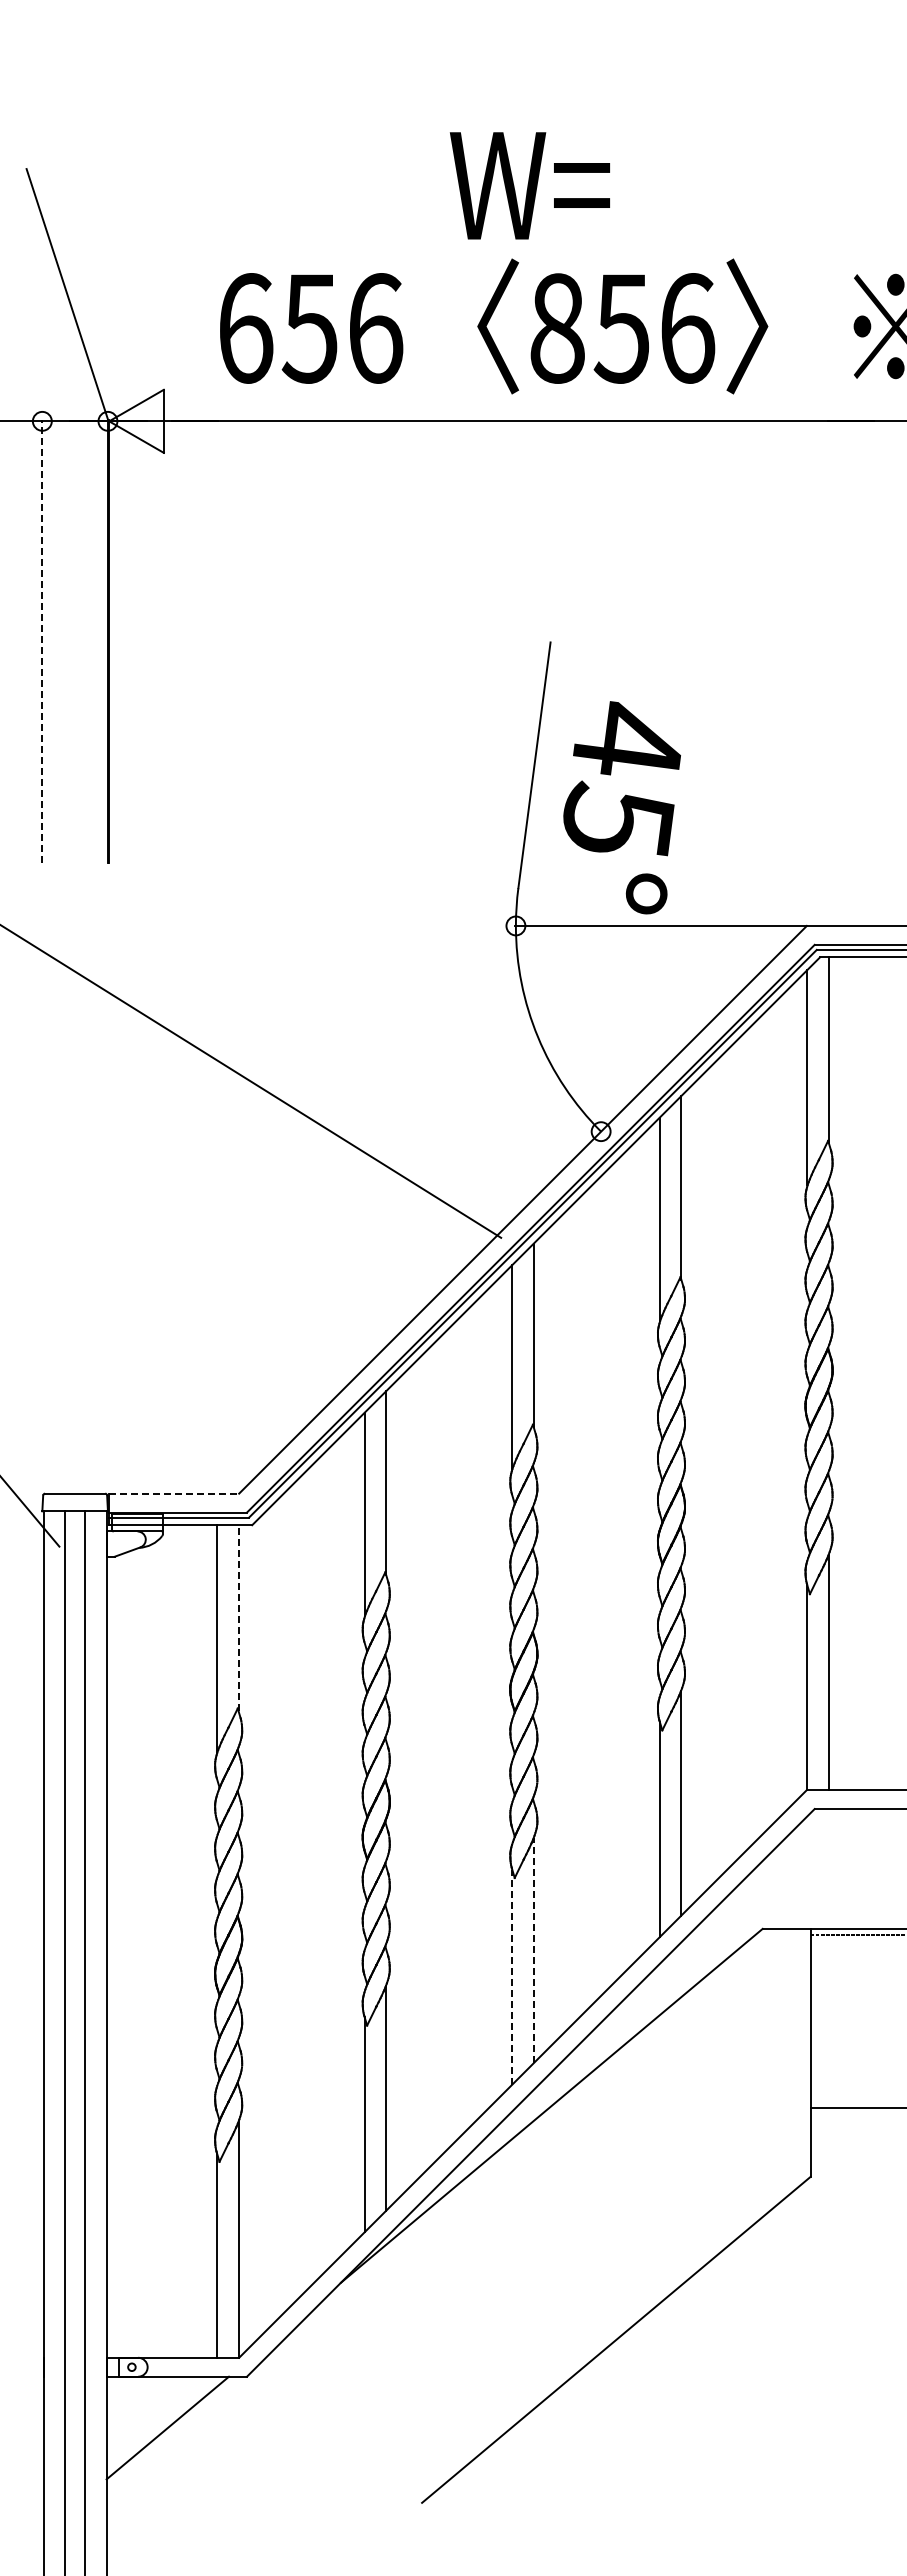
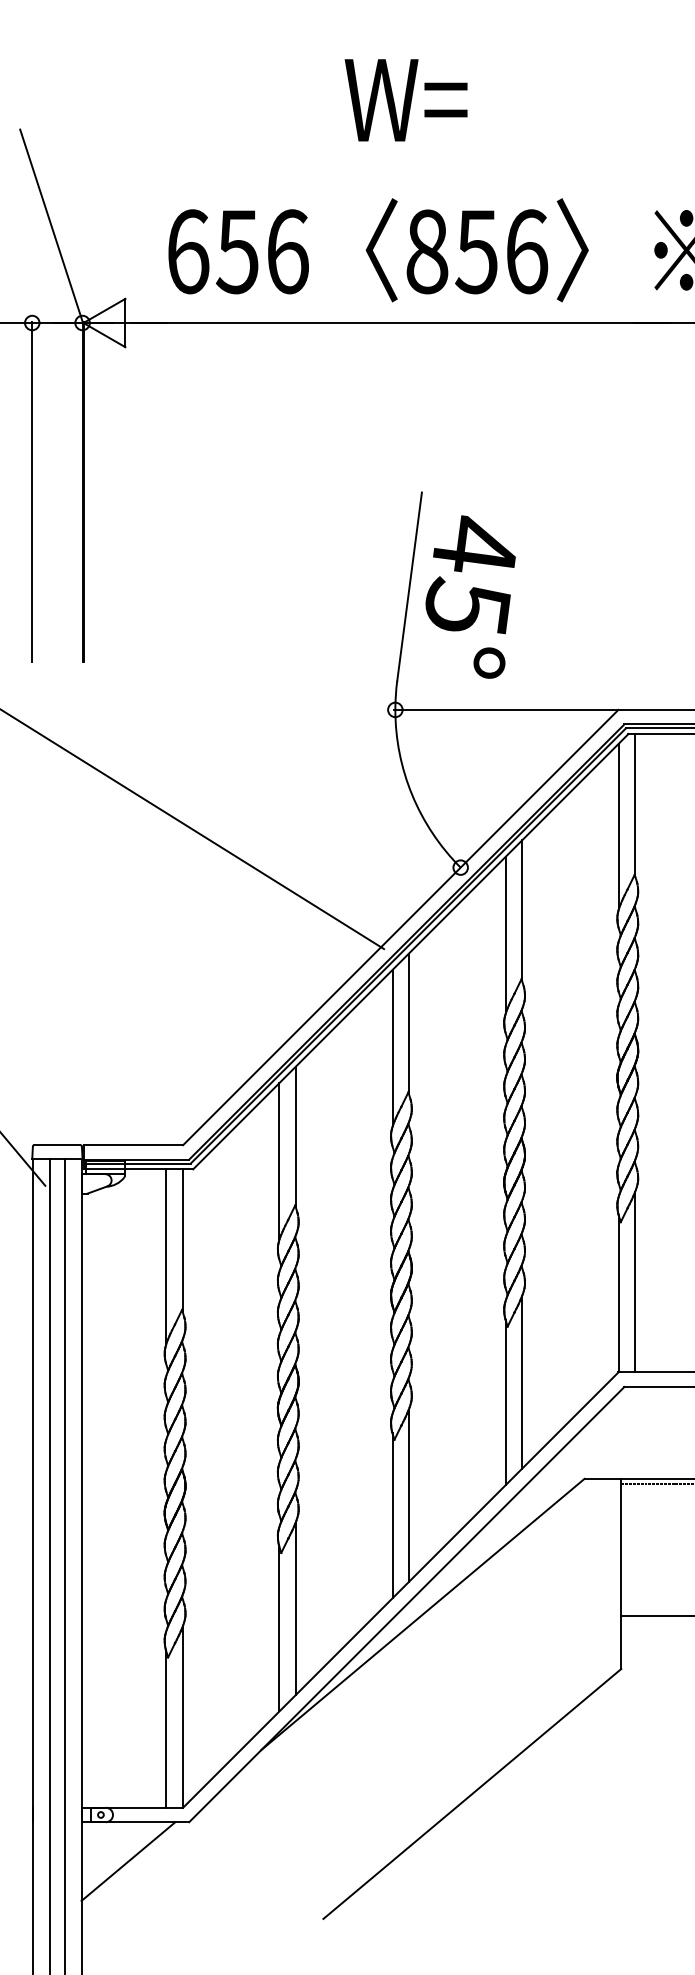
text: (529, 185) -> (405, 100), moved
line: (42, 640) -> (32, 491), dashed -> solid
text: (621, 807) -> (470, 596), moved
line: (174, 1493) -> (133, 1145), dashed -> solid
line: (238, 1618) -> (182, 1240), dashed -> solid
line: (533, 1950) -> (408, 1495), dashed -> solid
line: (512, 1976) -> (392, 1515), dashed -> solid

